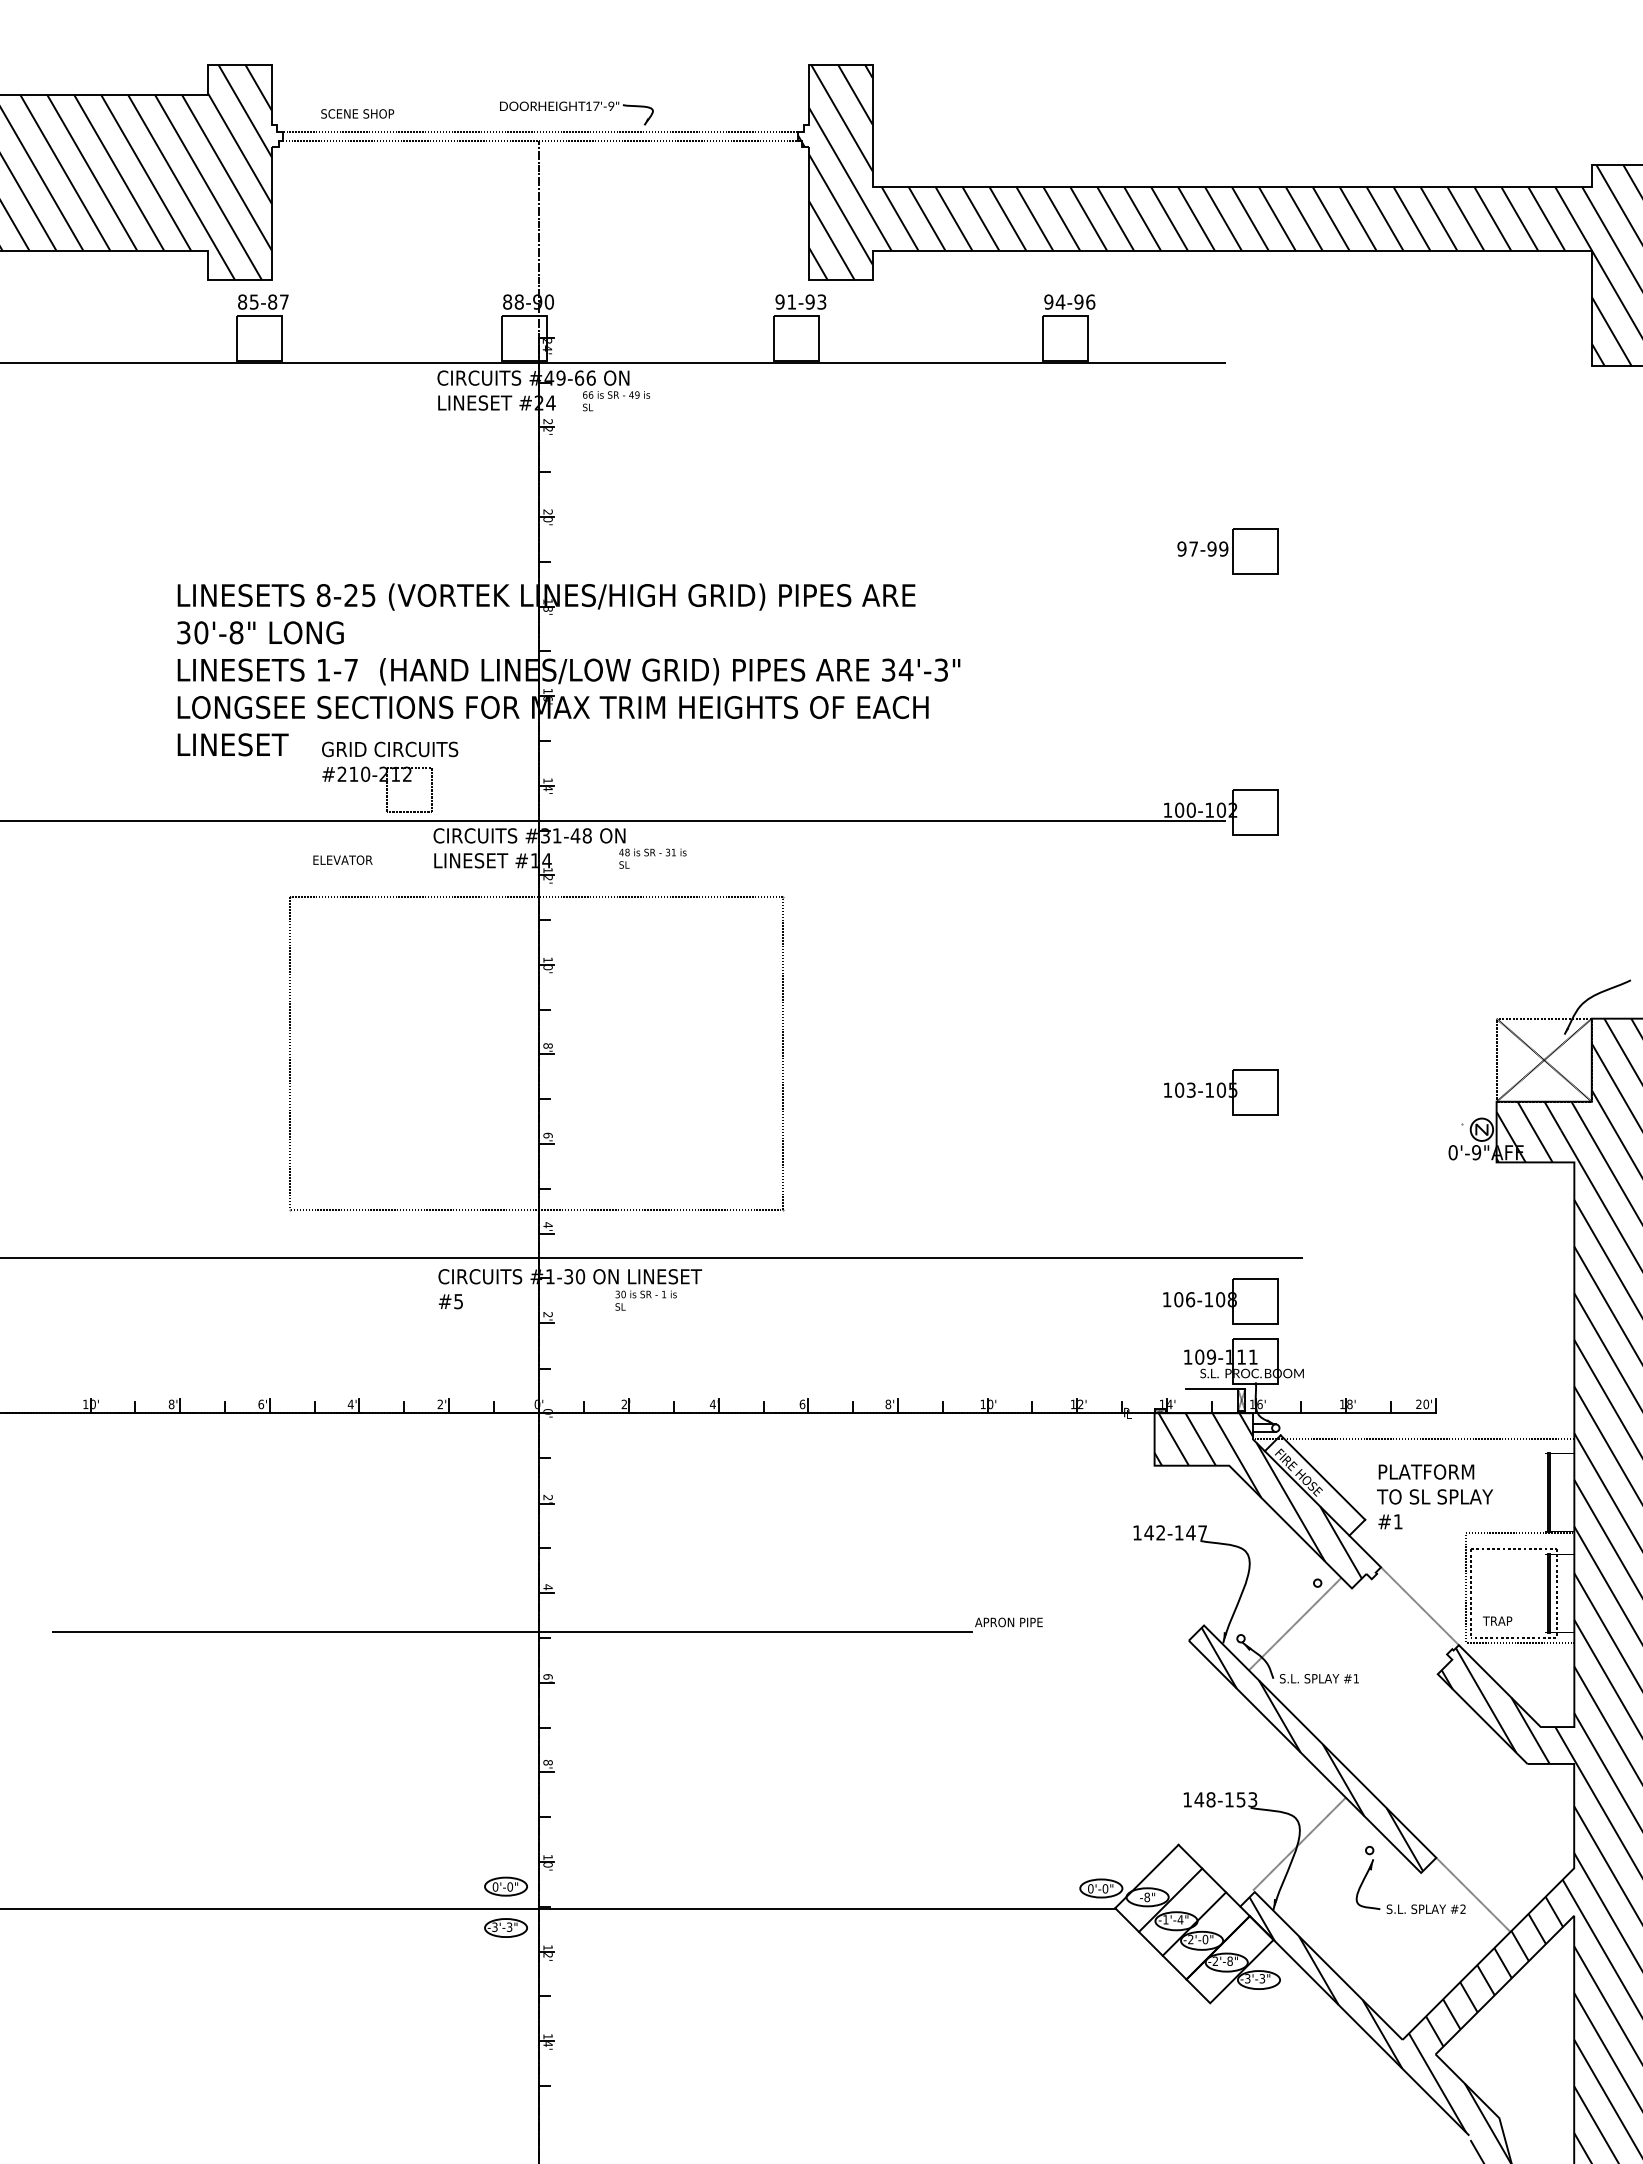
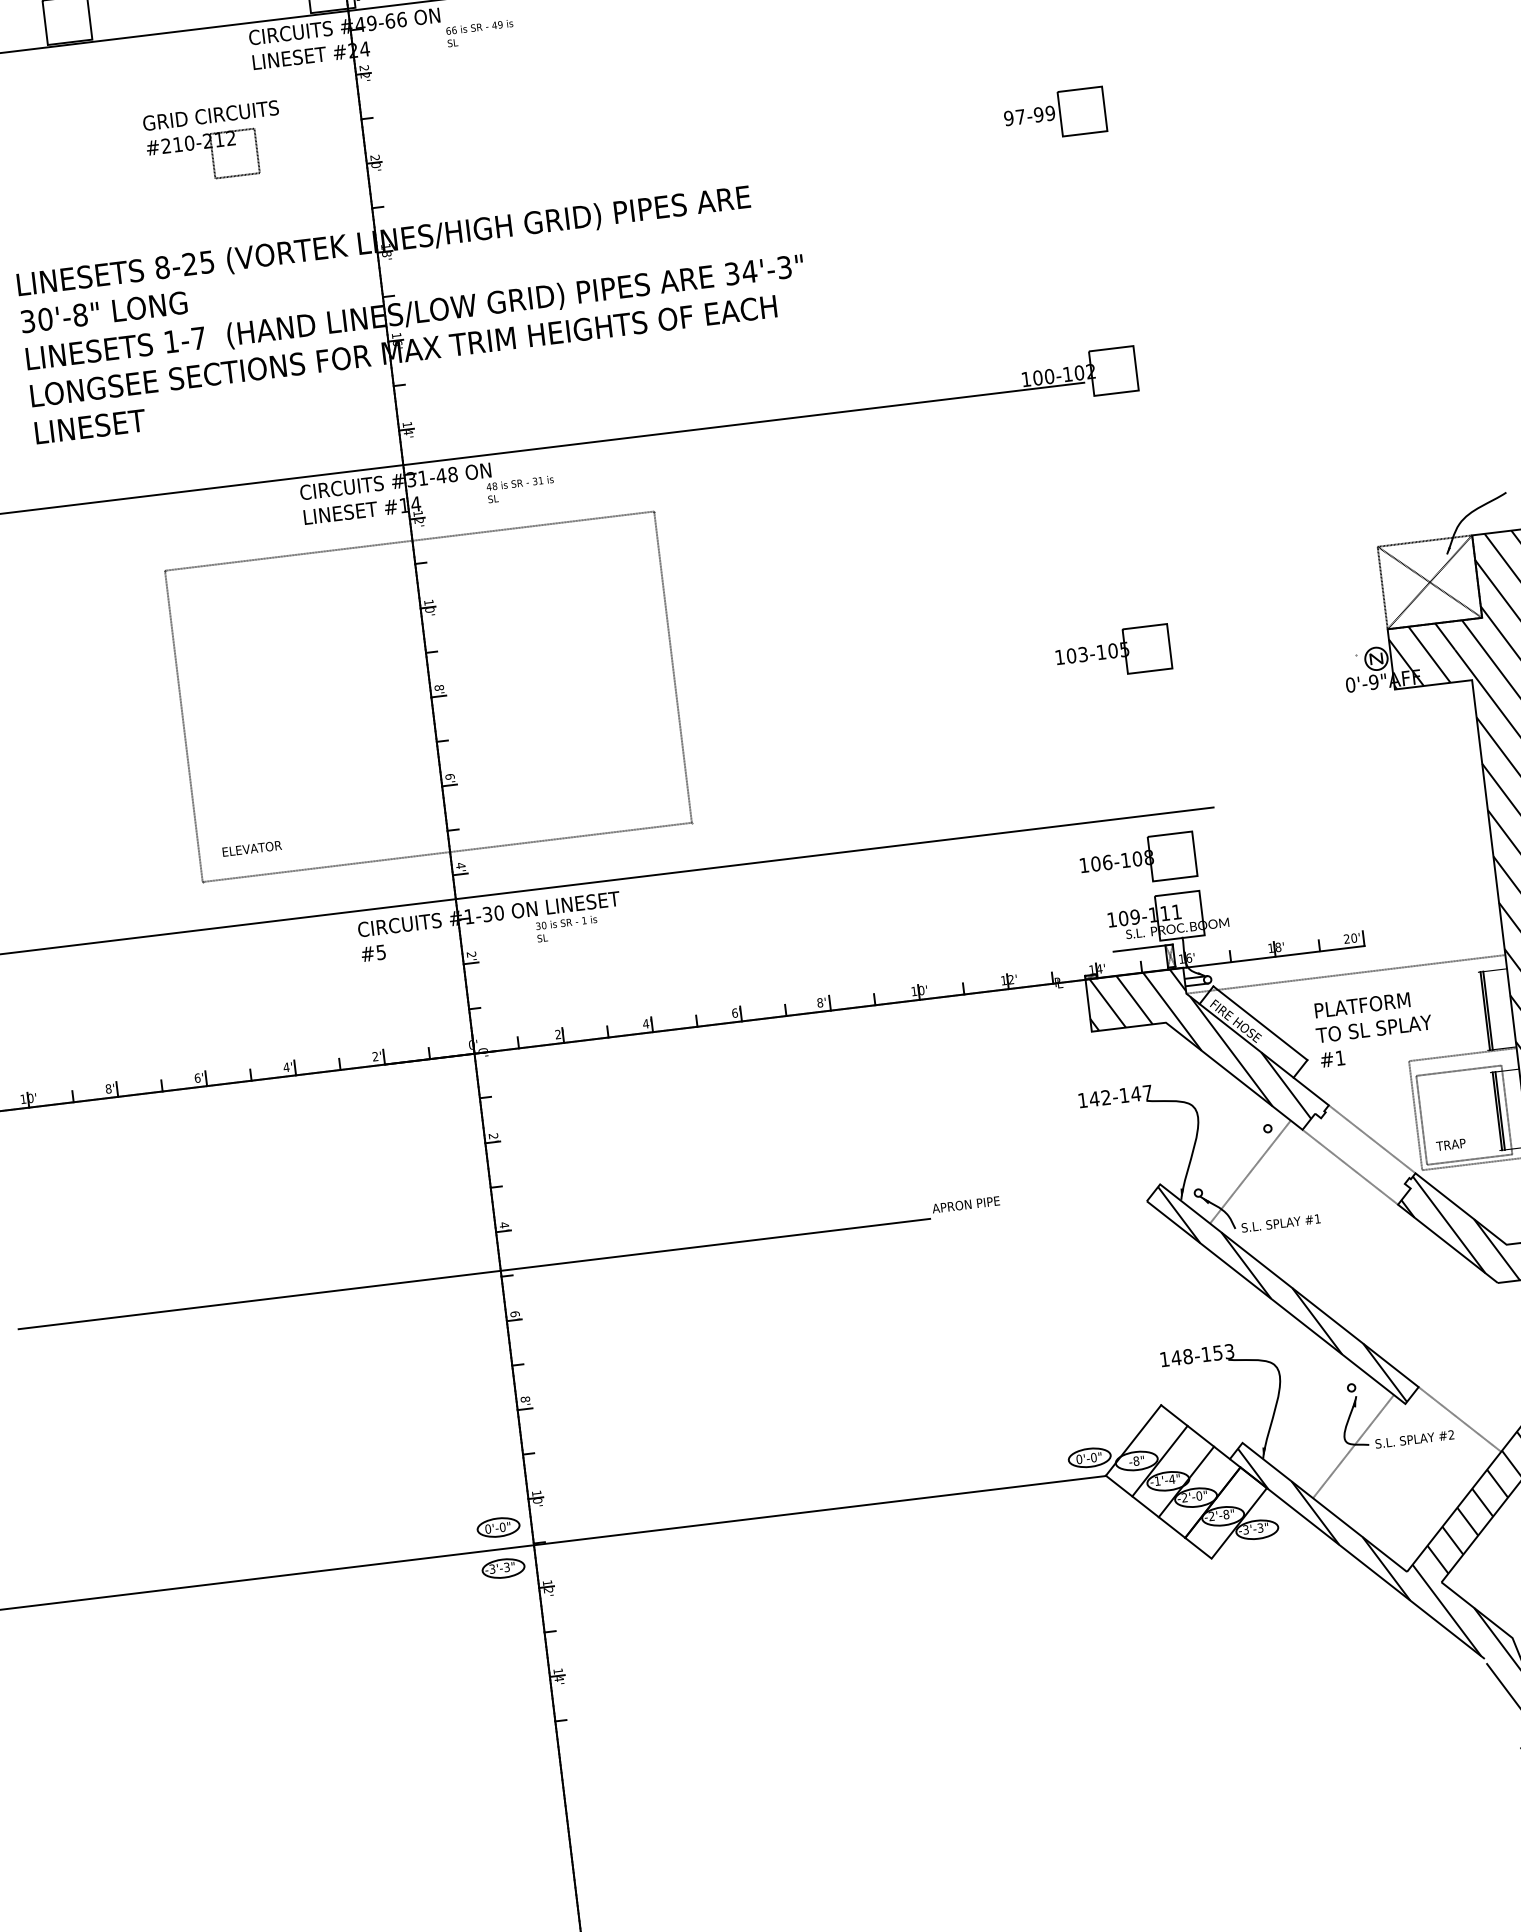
text: (616, 401) -> (480, 33), moved
part: (390, 776) -> (214, 142), moved
text: (342, 859) -> (251, 848), moved
line: (1394, 1631) -> (1349, 1167), added
line: (1299, 1844) -> (1353, 1447), moved

